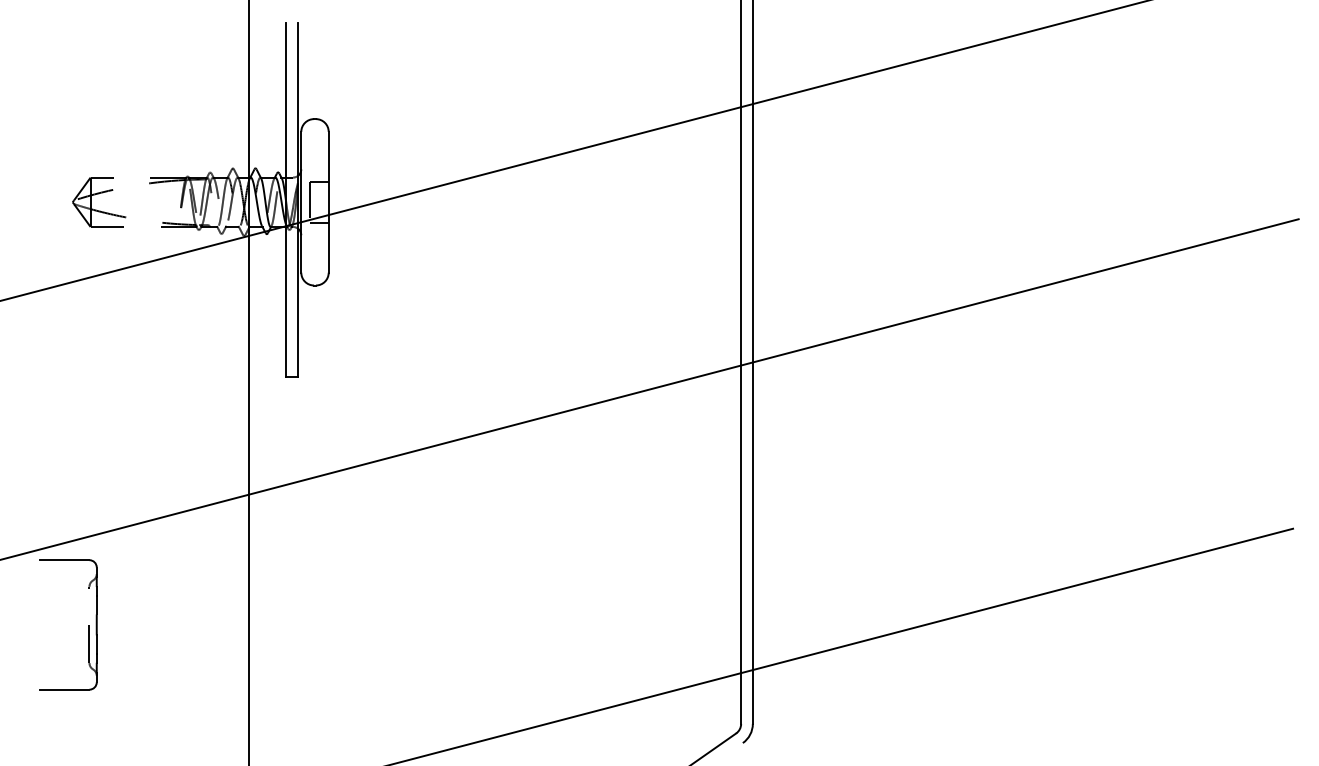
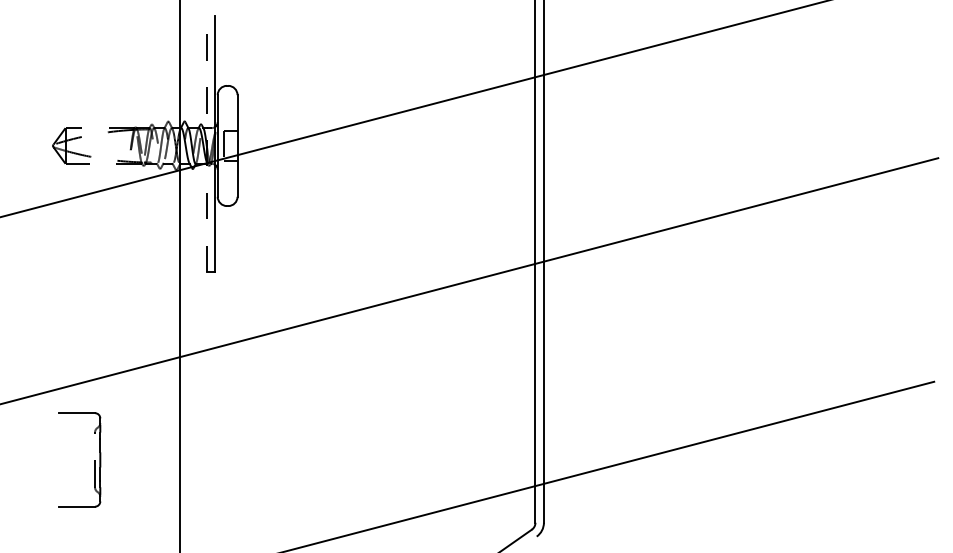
line: (285, 199) -> (206, 143), solid -> dashed
part: (88, 625) -> (94, 460), moved

